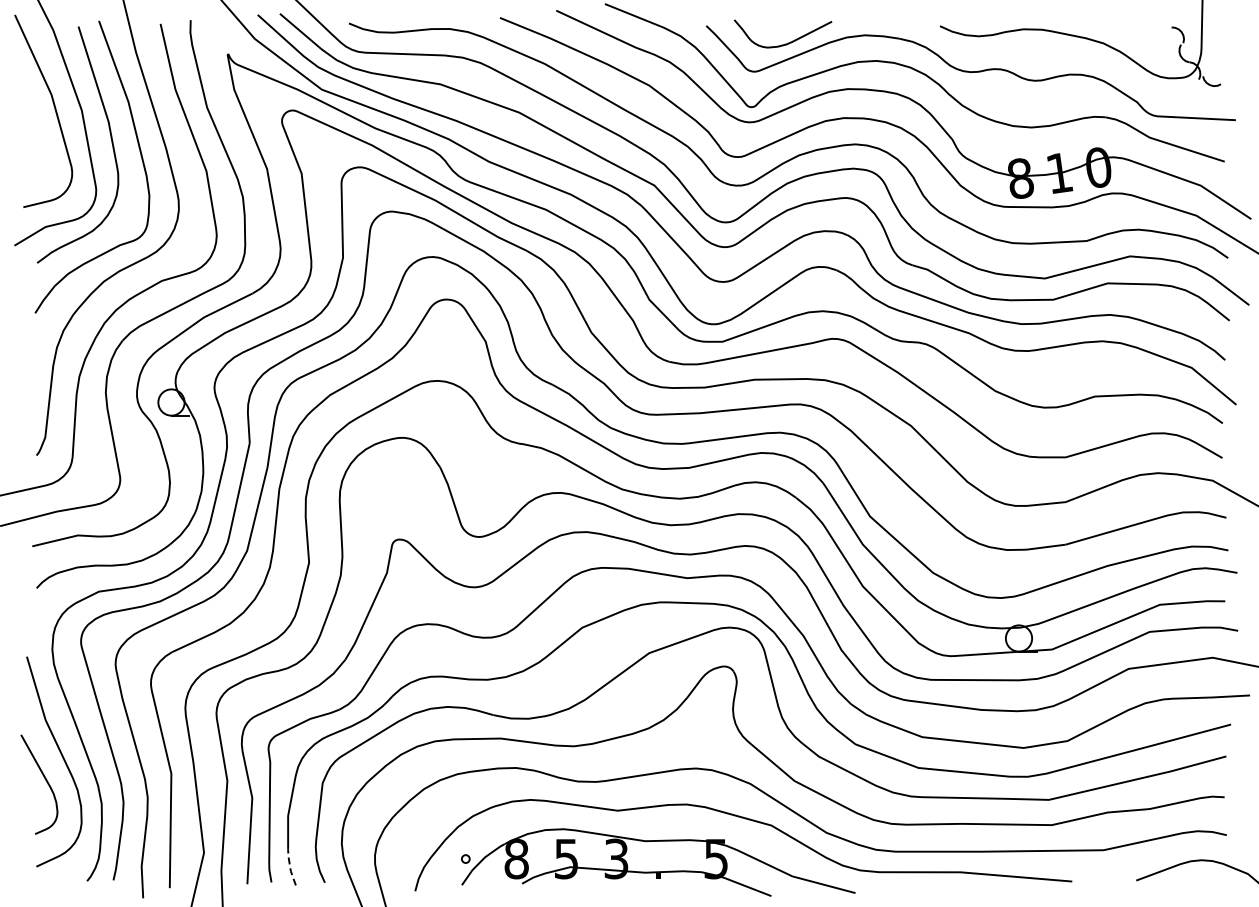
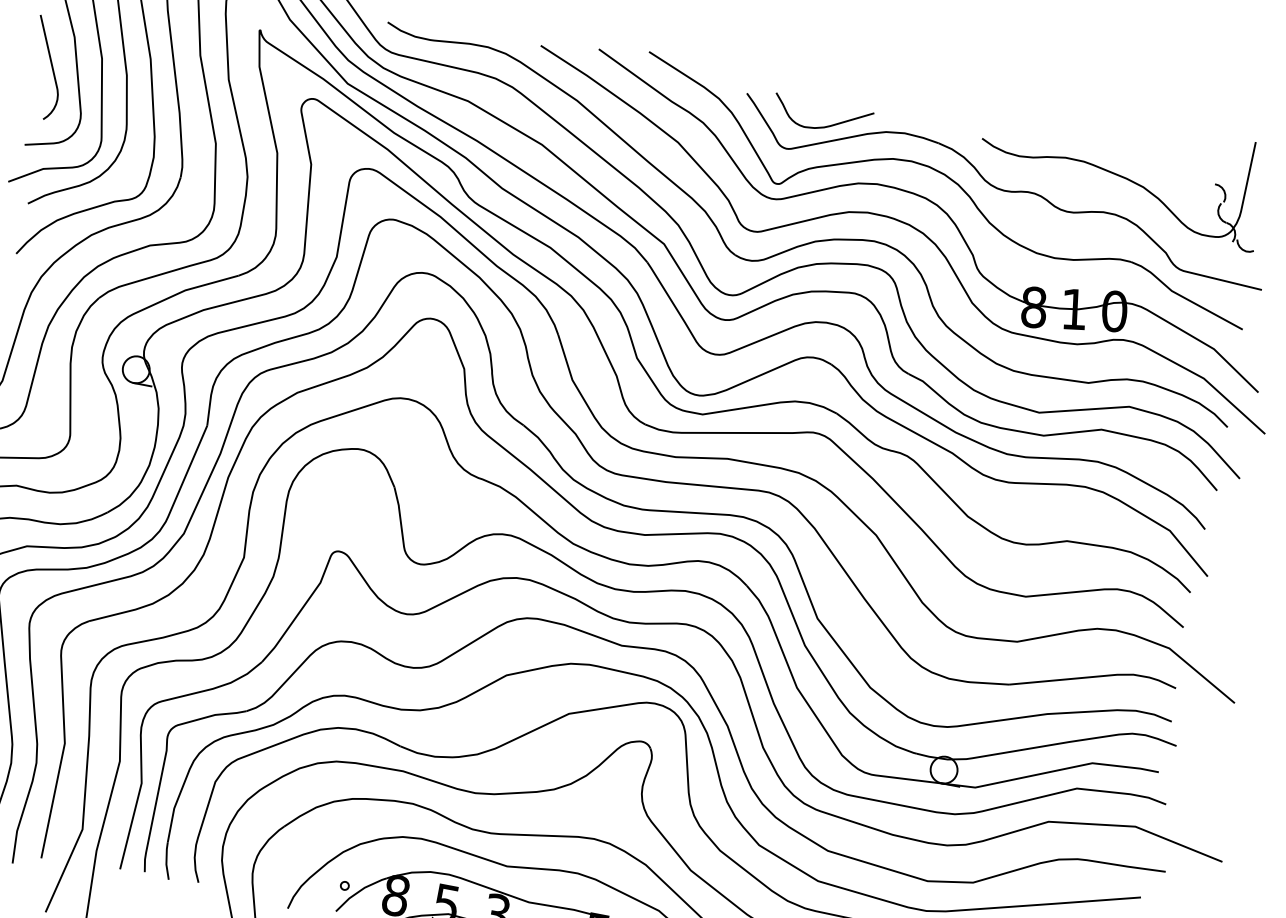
curve: (34, 127) -> (51, 66), added
line: (290, 867) -> (166, 860), dashed -> solid

